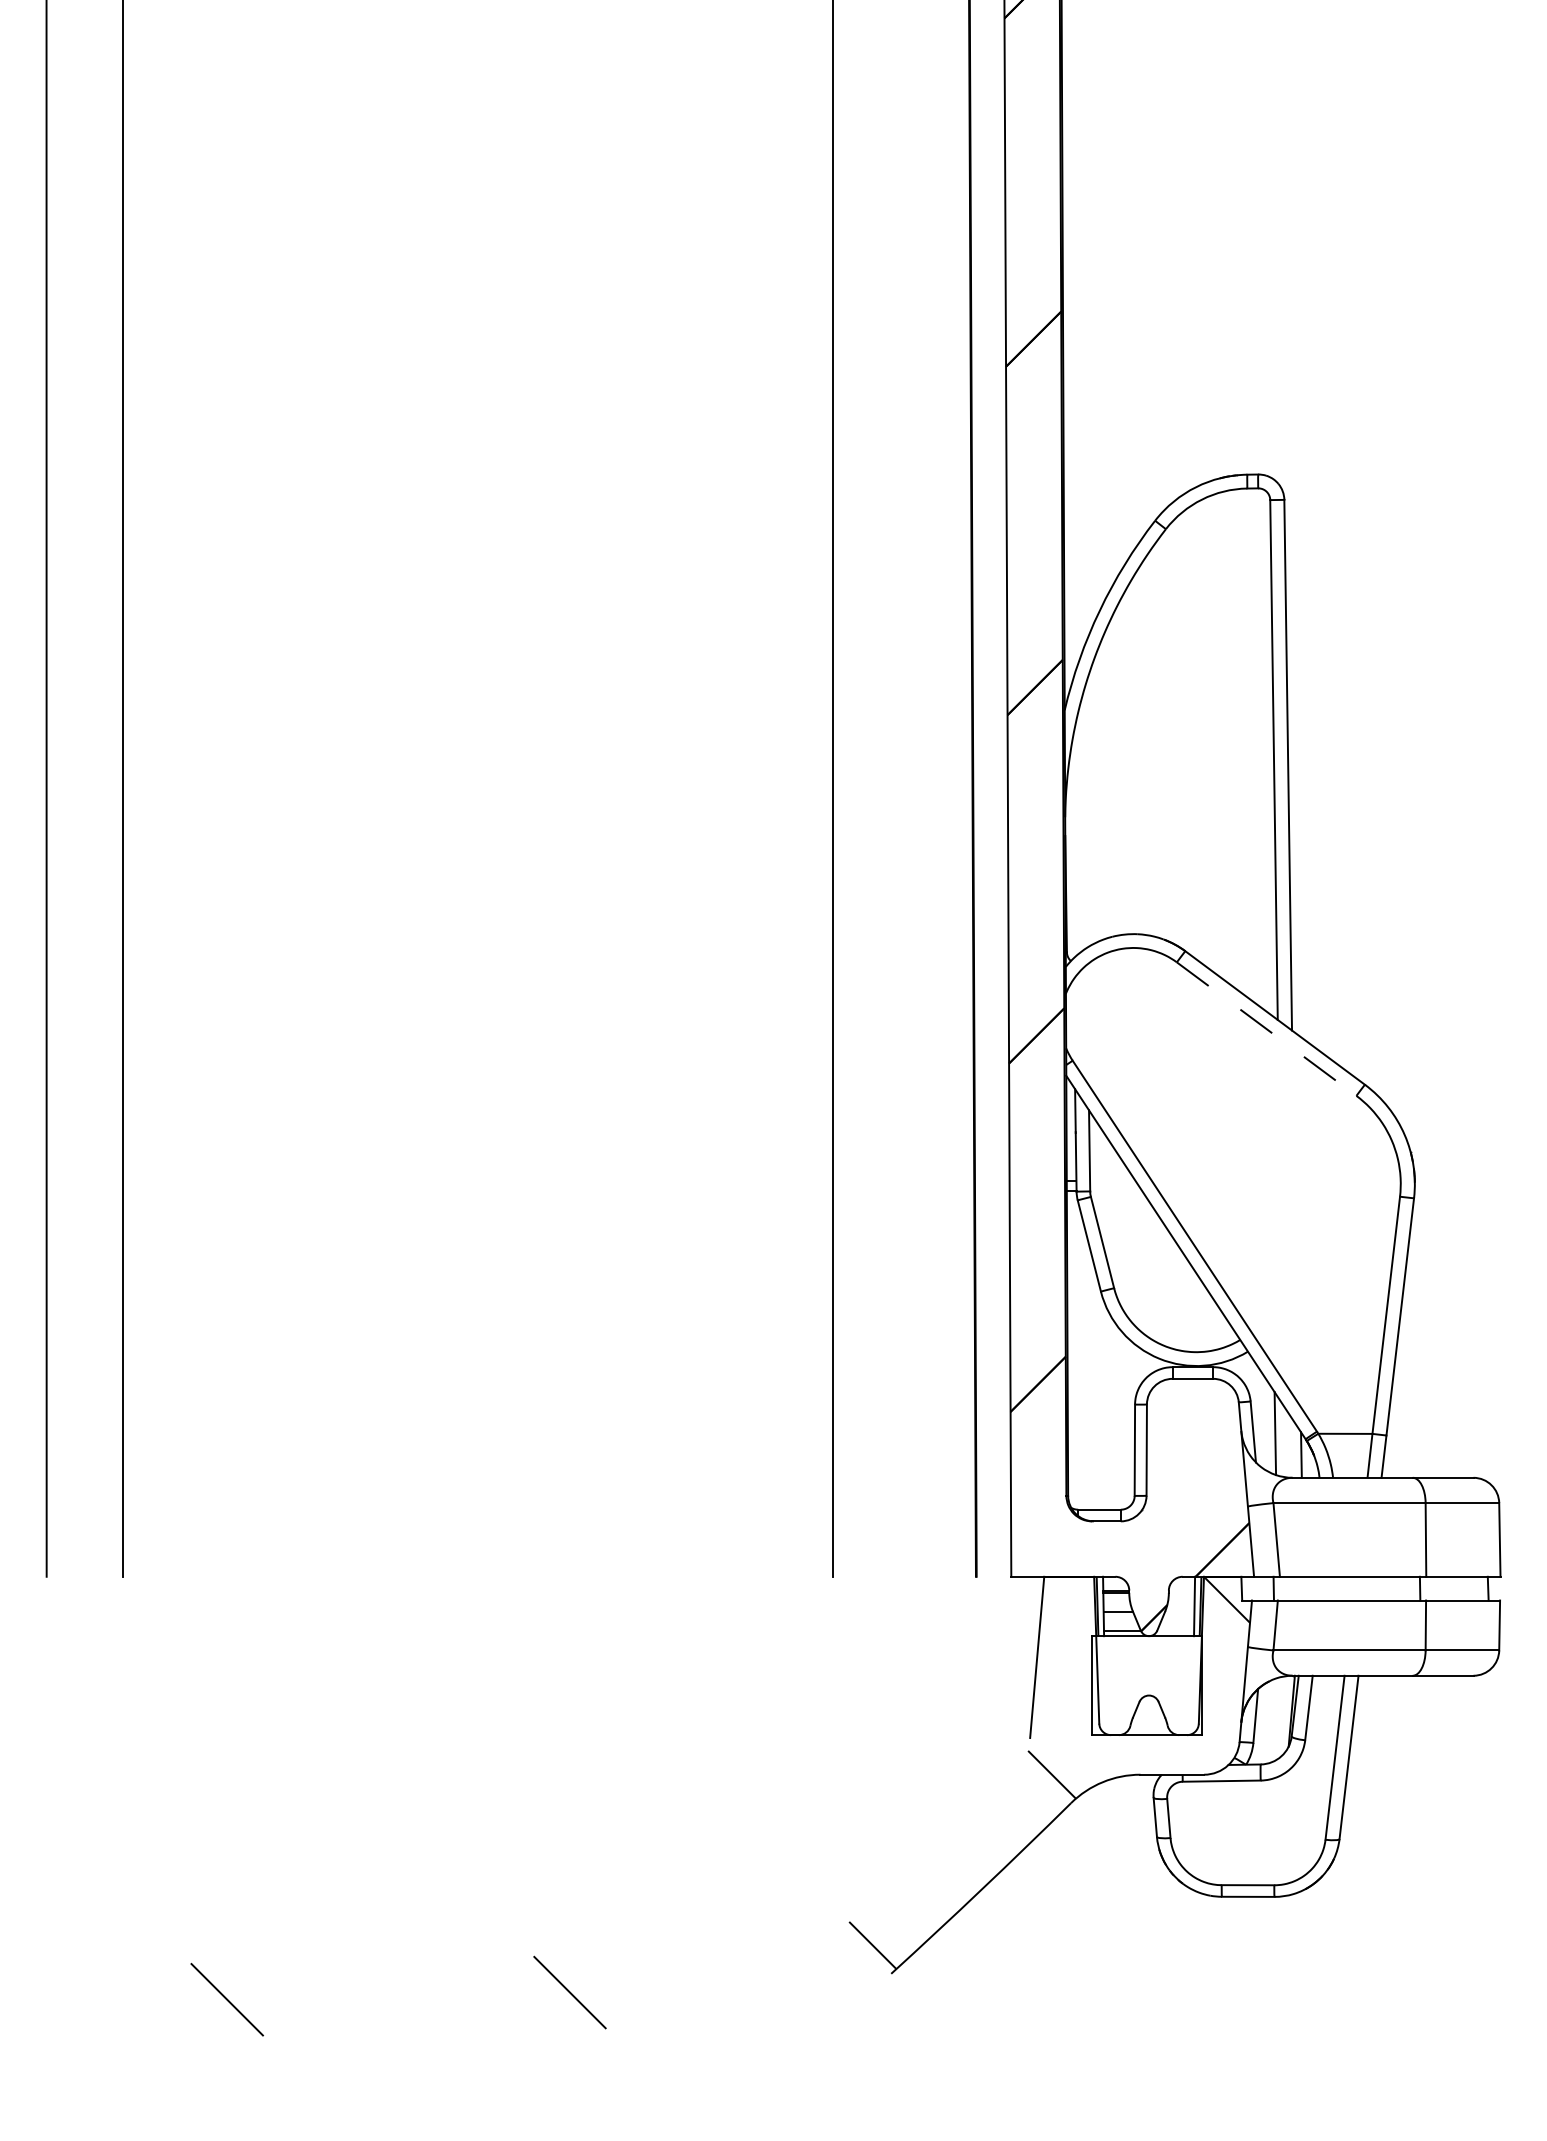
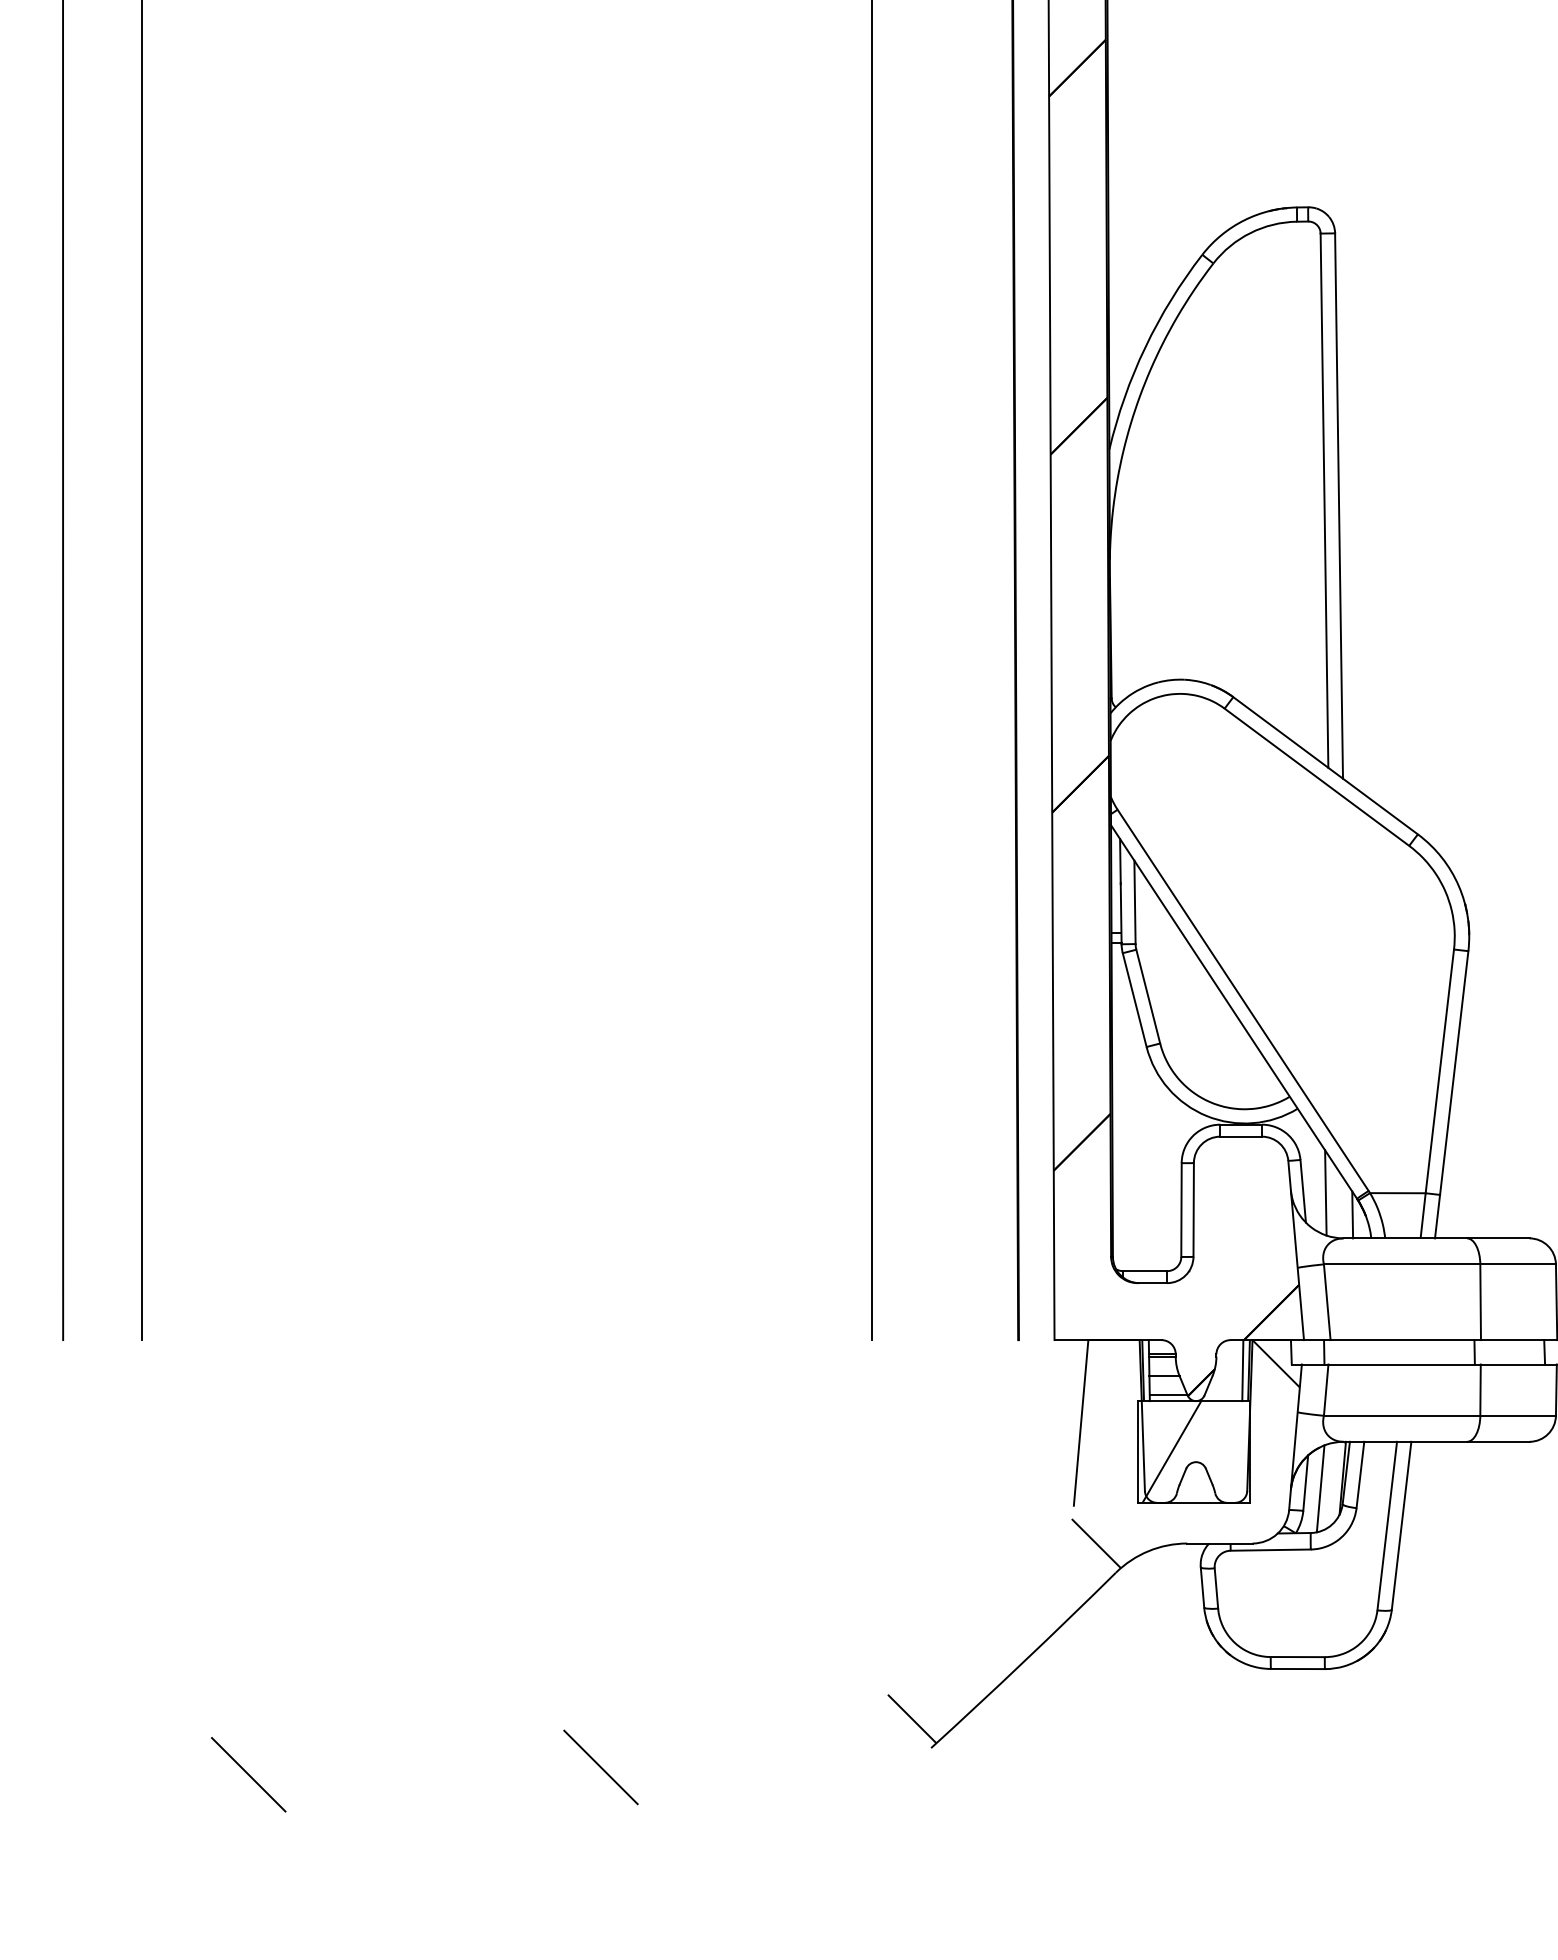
line: (1266, 1029) -> (1316, 777), dashed -> solid
hatch: (1125, 1685) -> (1171, 1451), added
line: (1269, 1721) -> (1319, 1488), added

